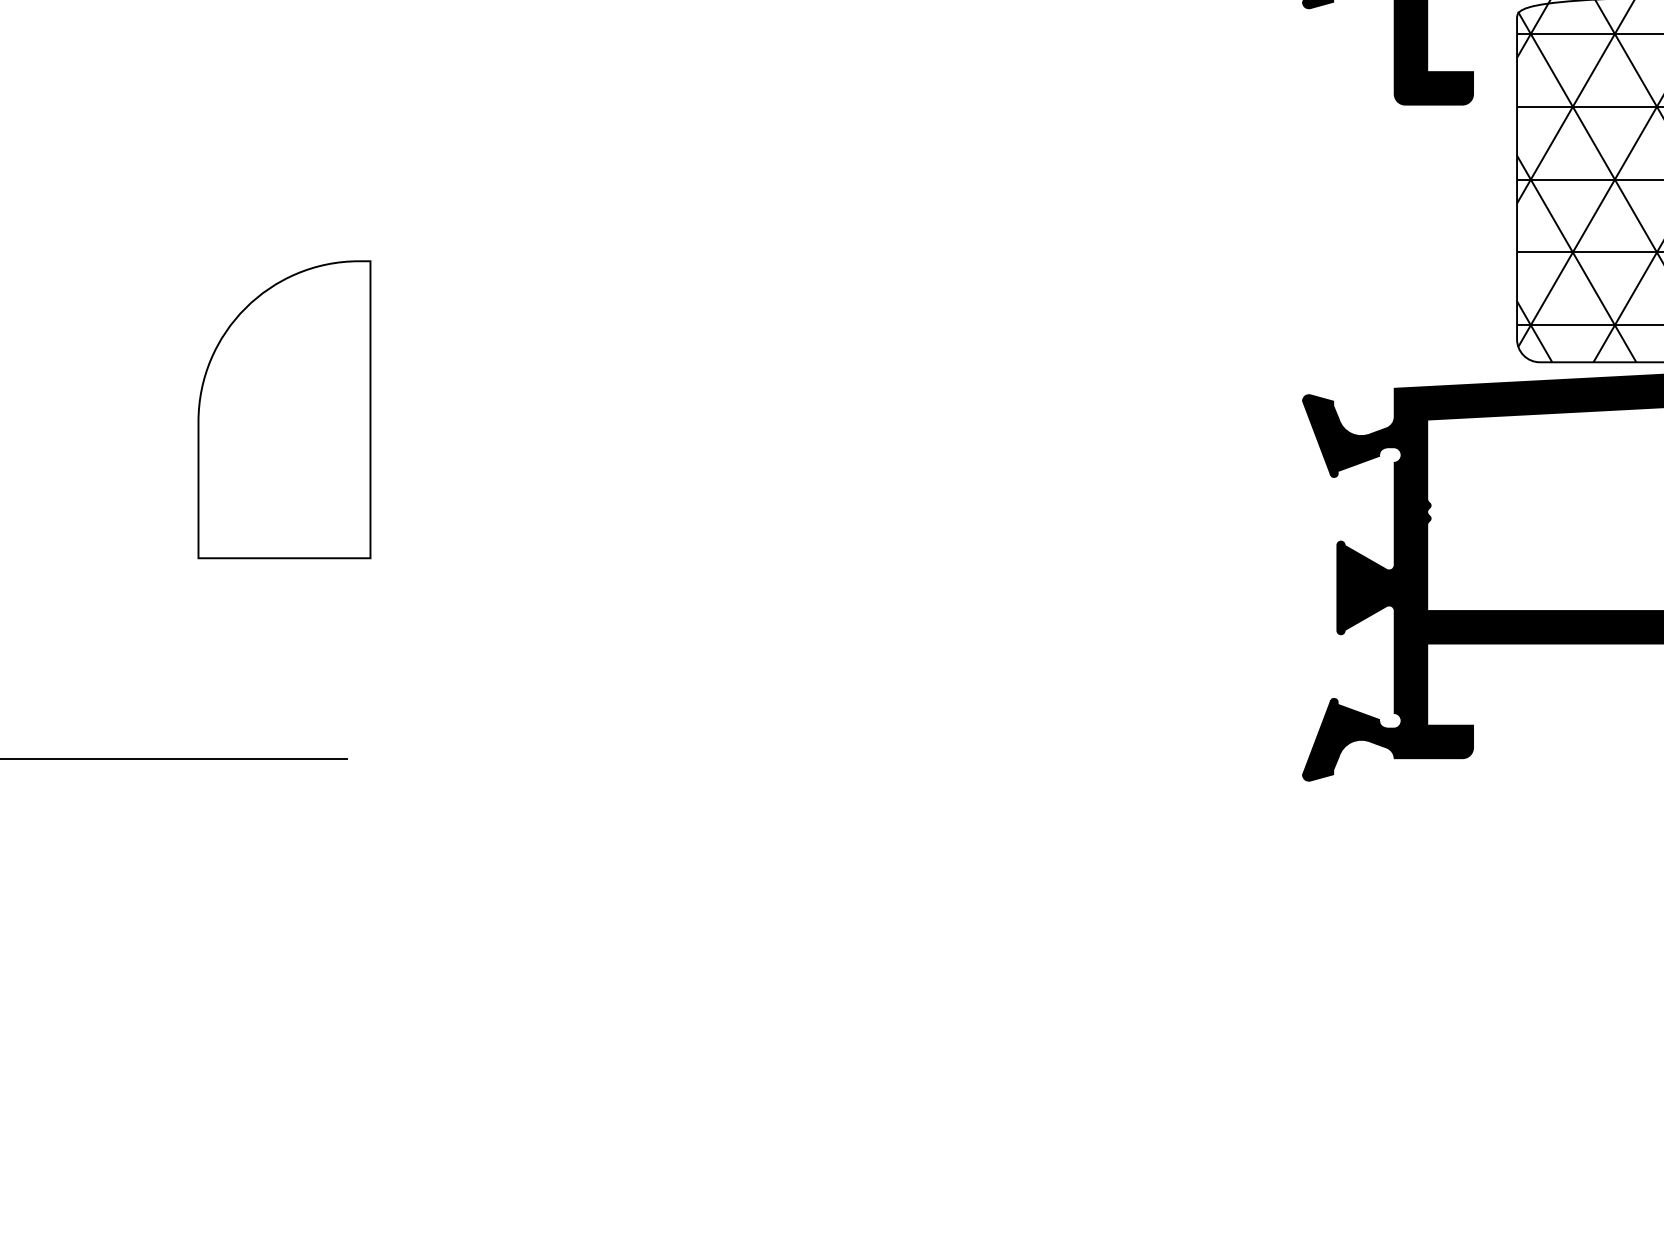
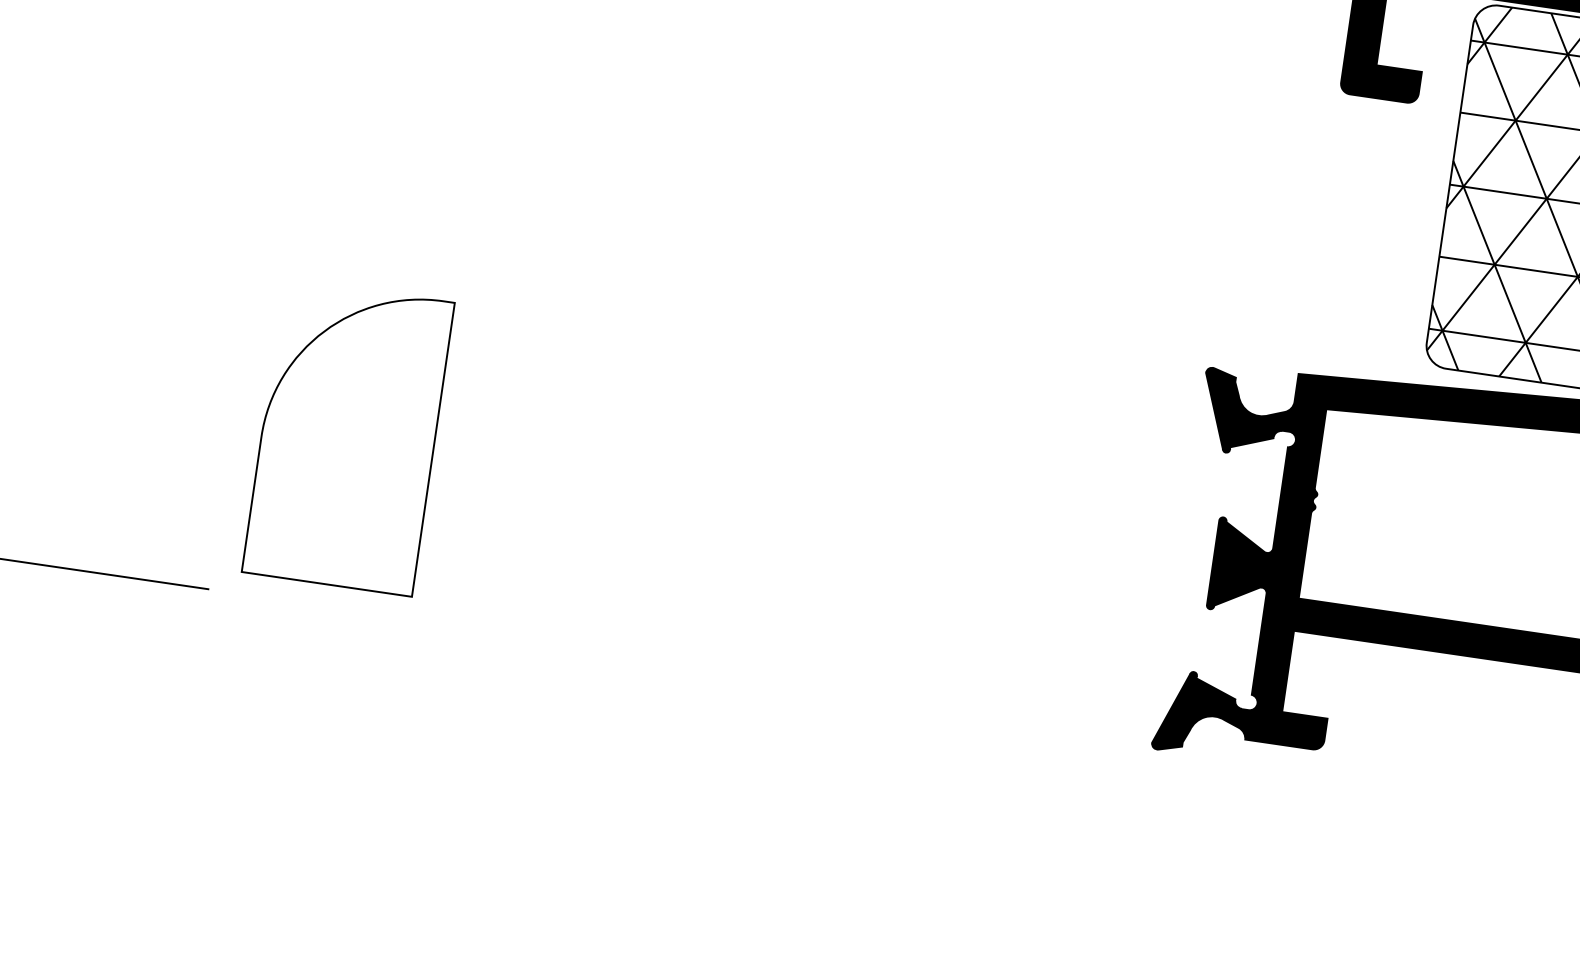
part: (284, 409) -> (348, 437), moved

